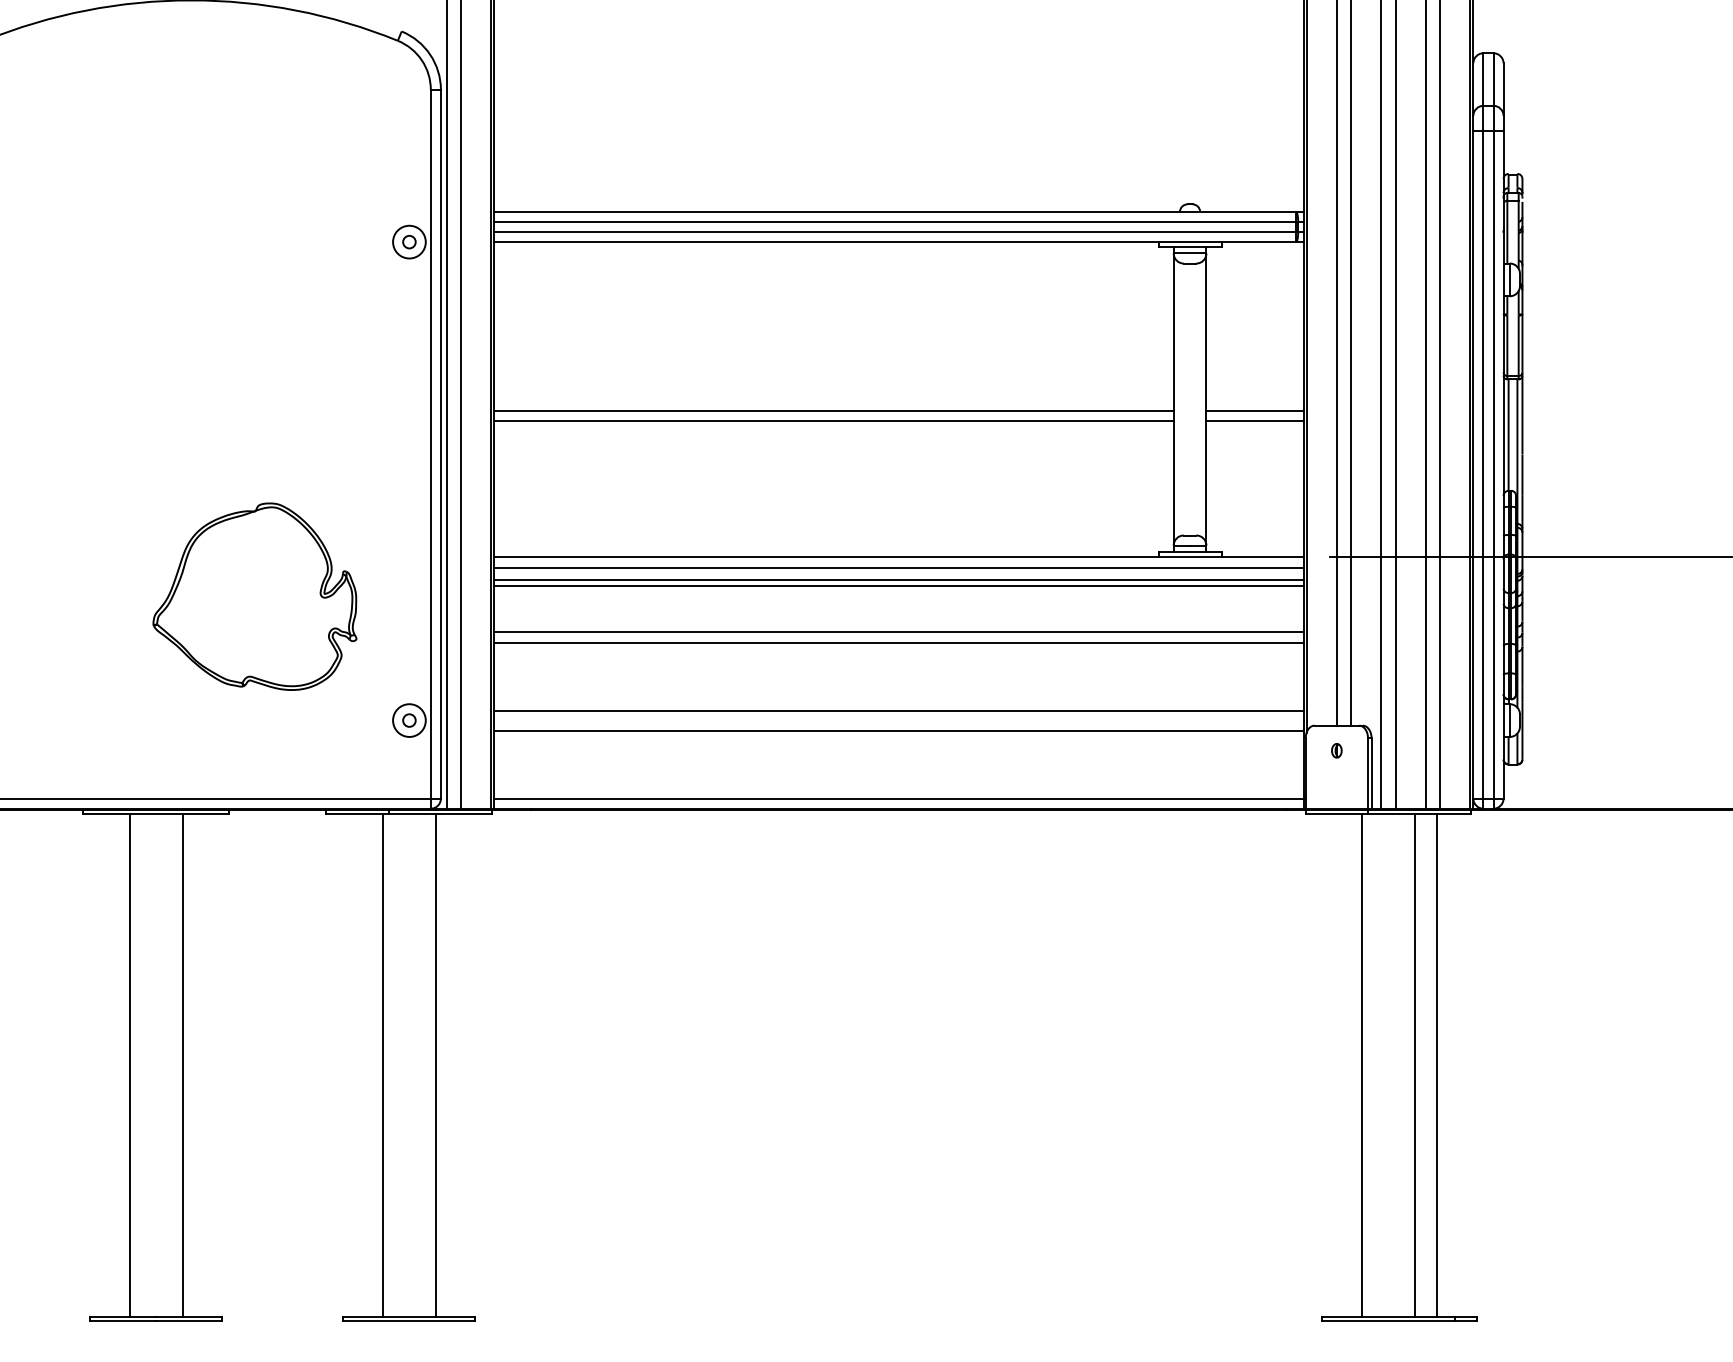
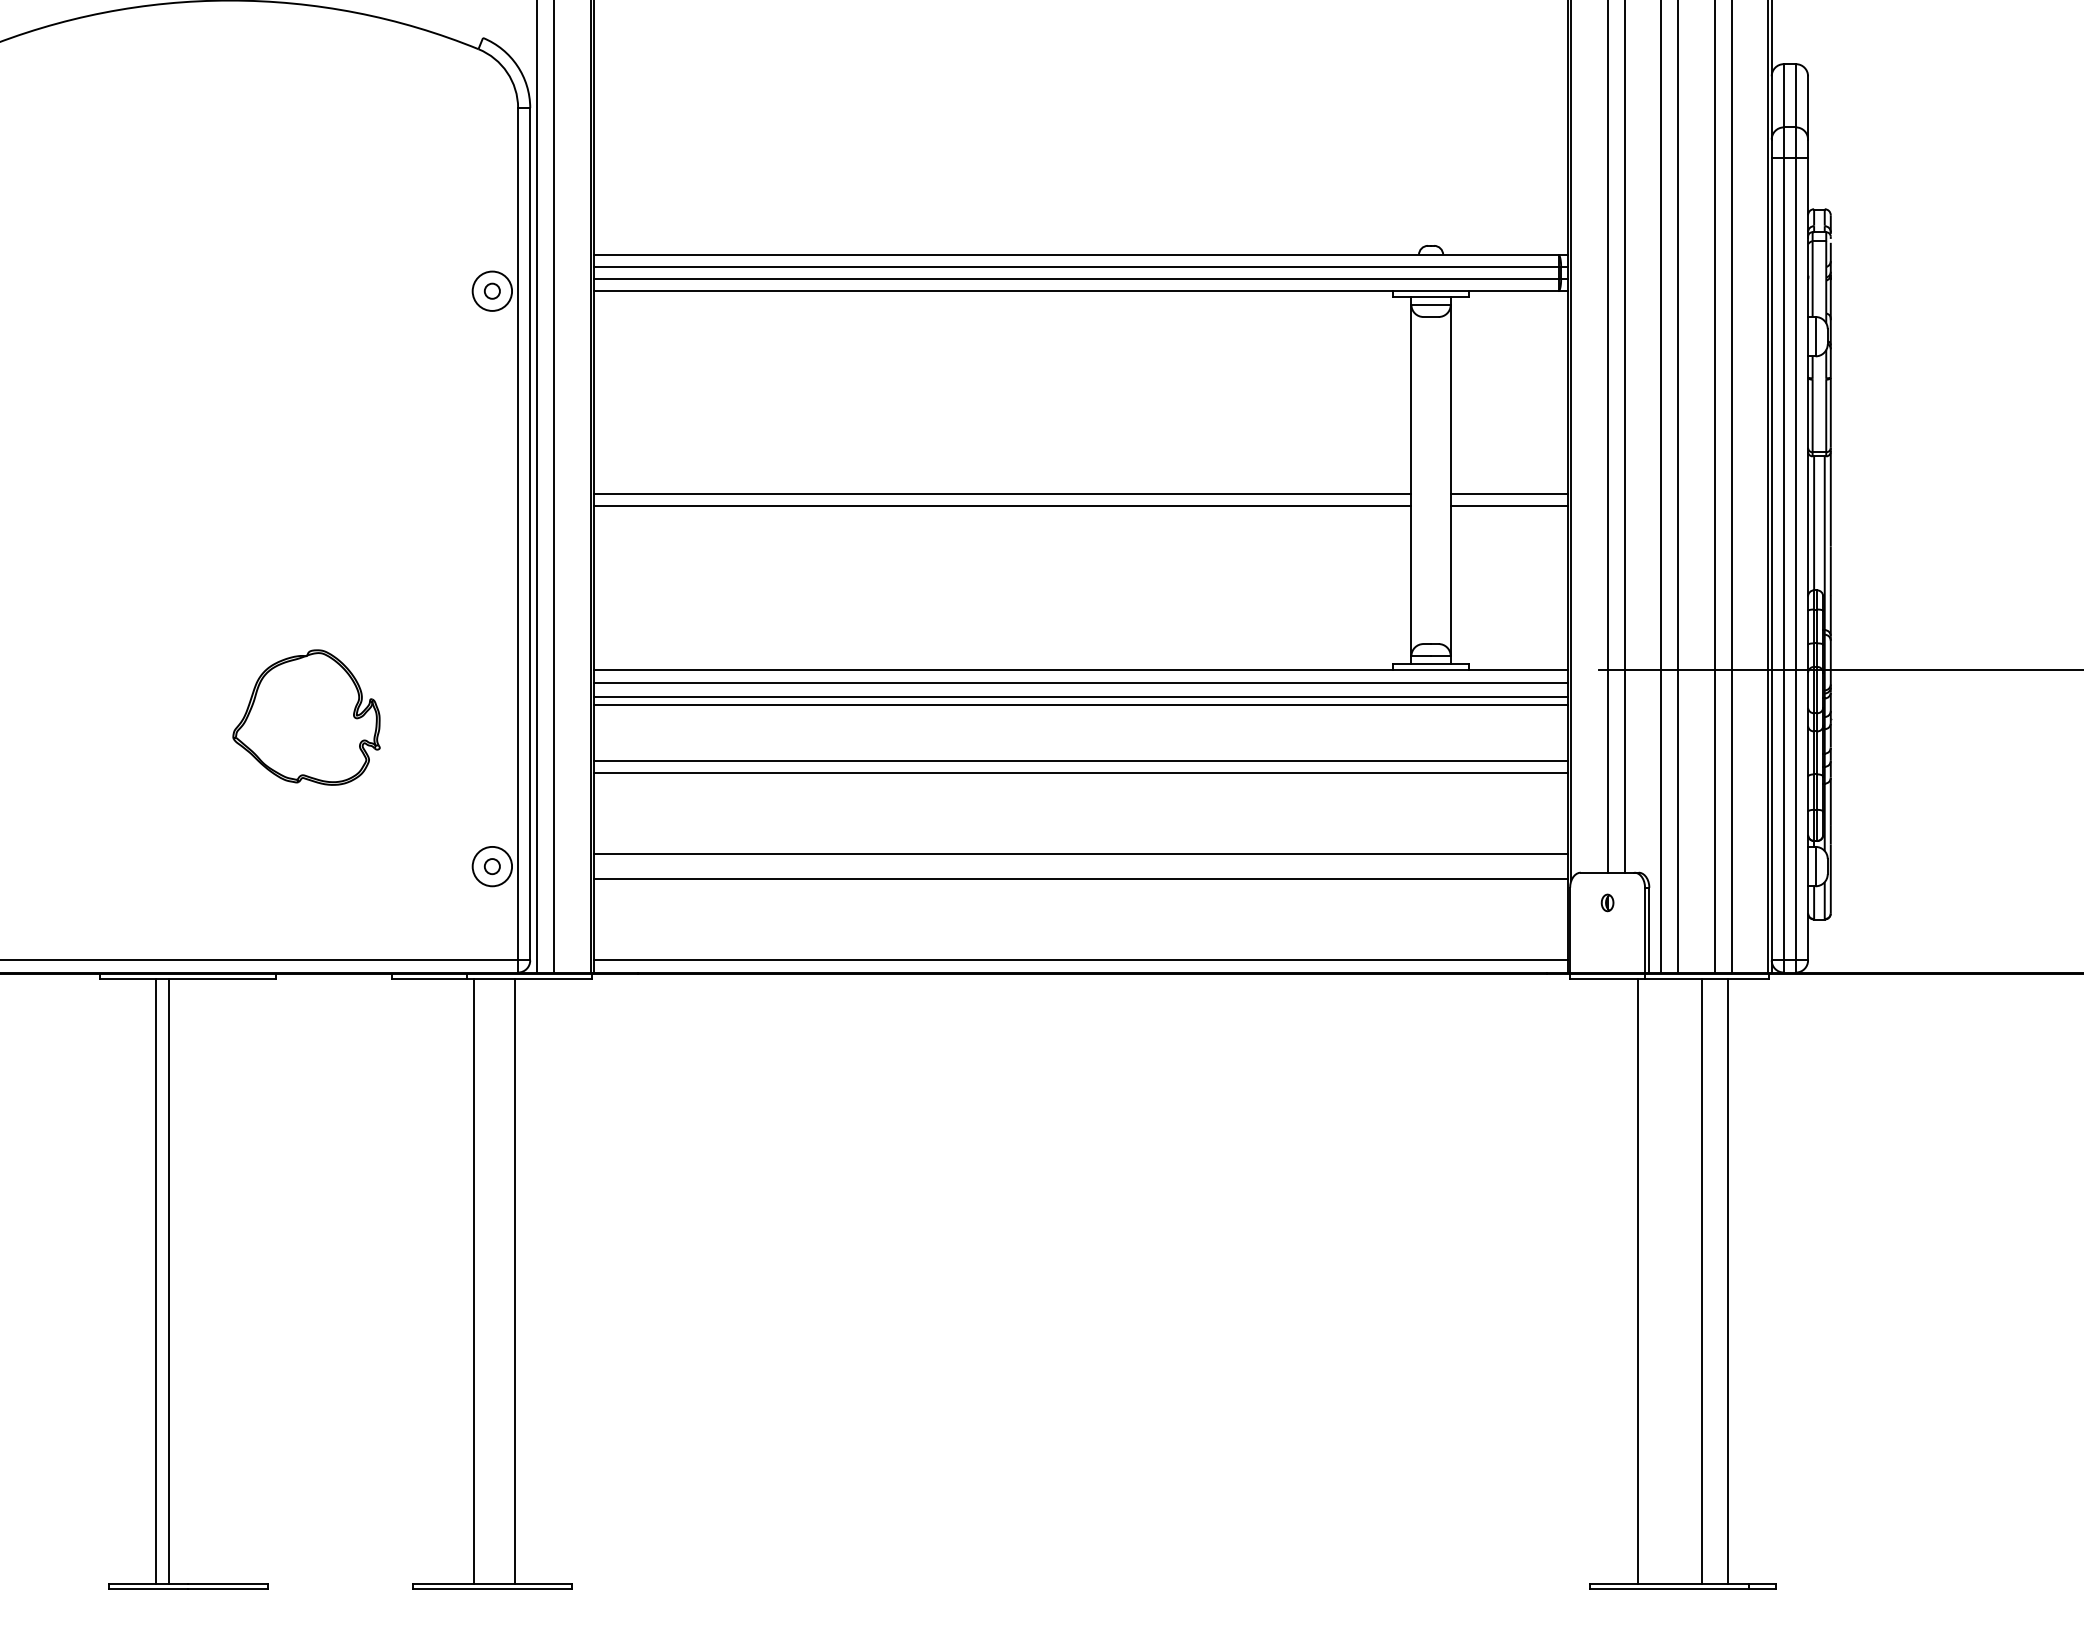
part: (254, 596) -> (306, 717), size x0.6
line: (182, 1065) -> (168, 1281), moved
line: (382, 1065) -> (515, 1281), moved
line: (435, 1065) -> (473, 1281), moved

